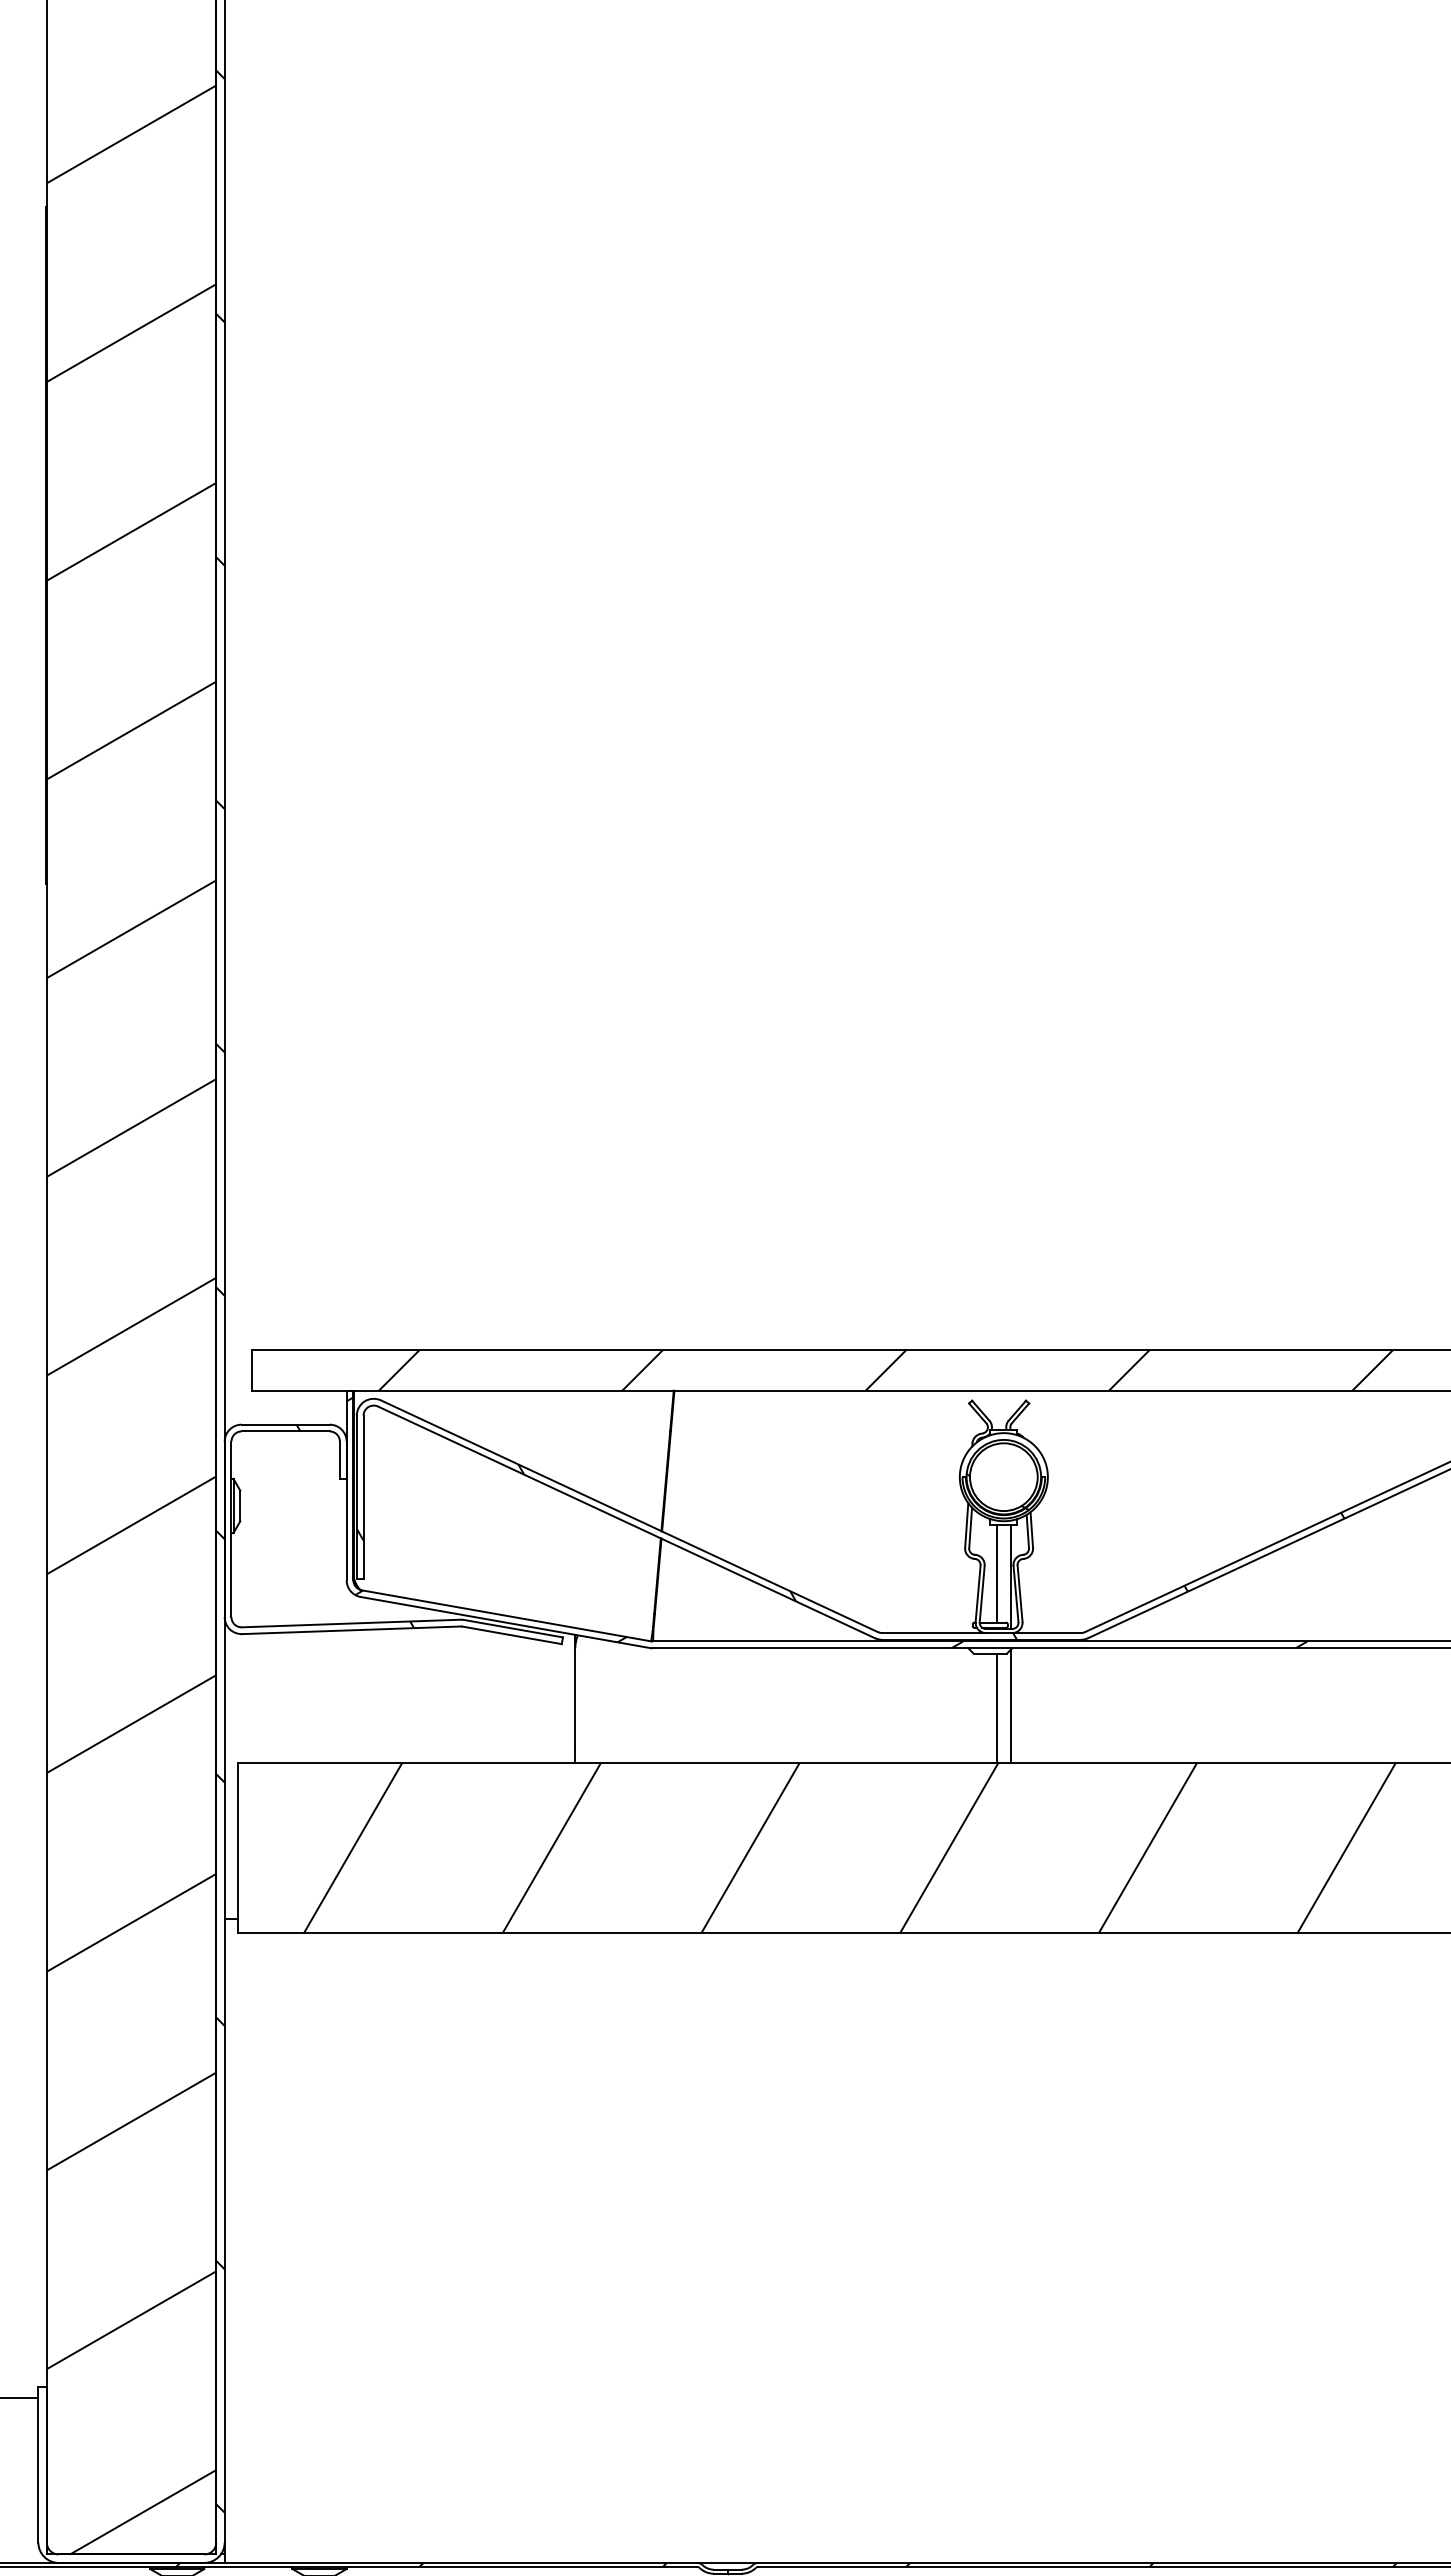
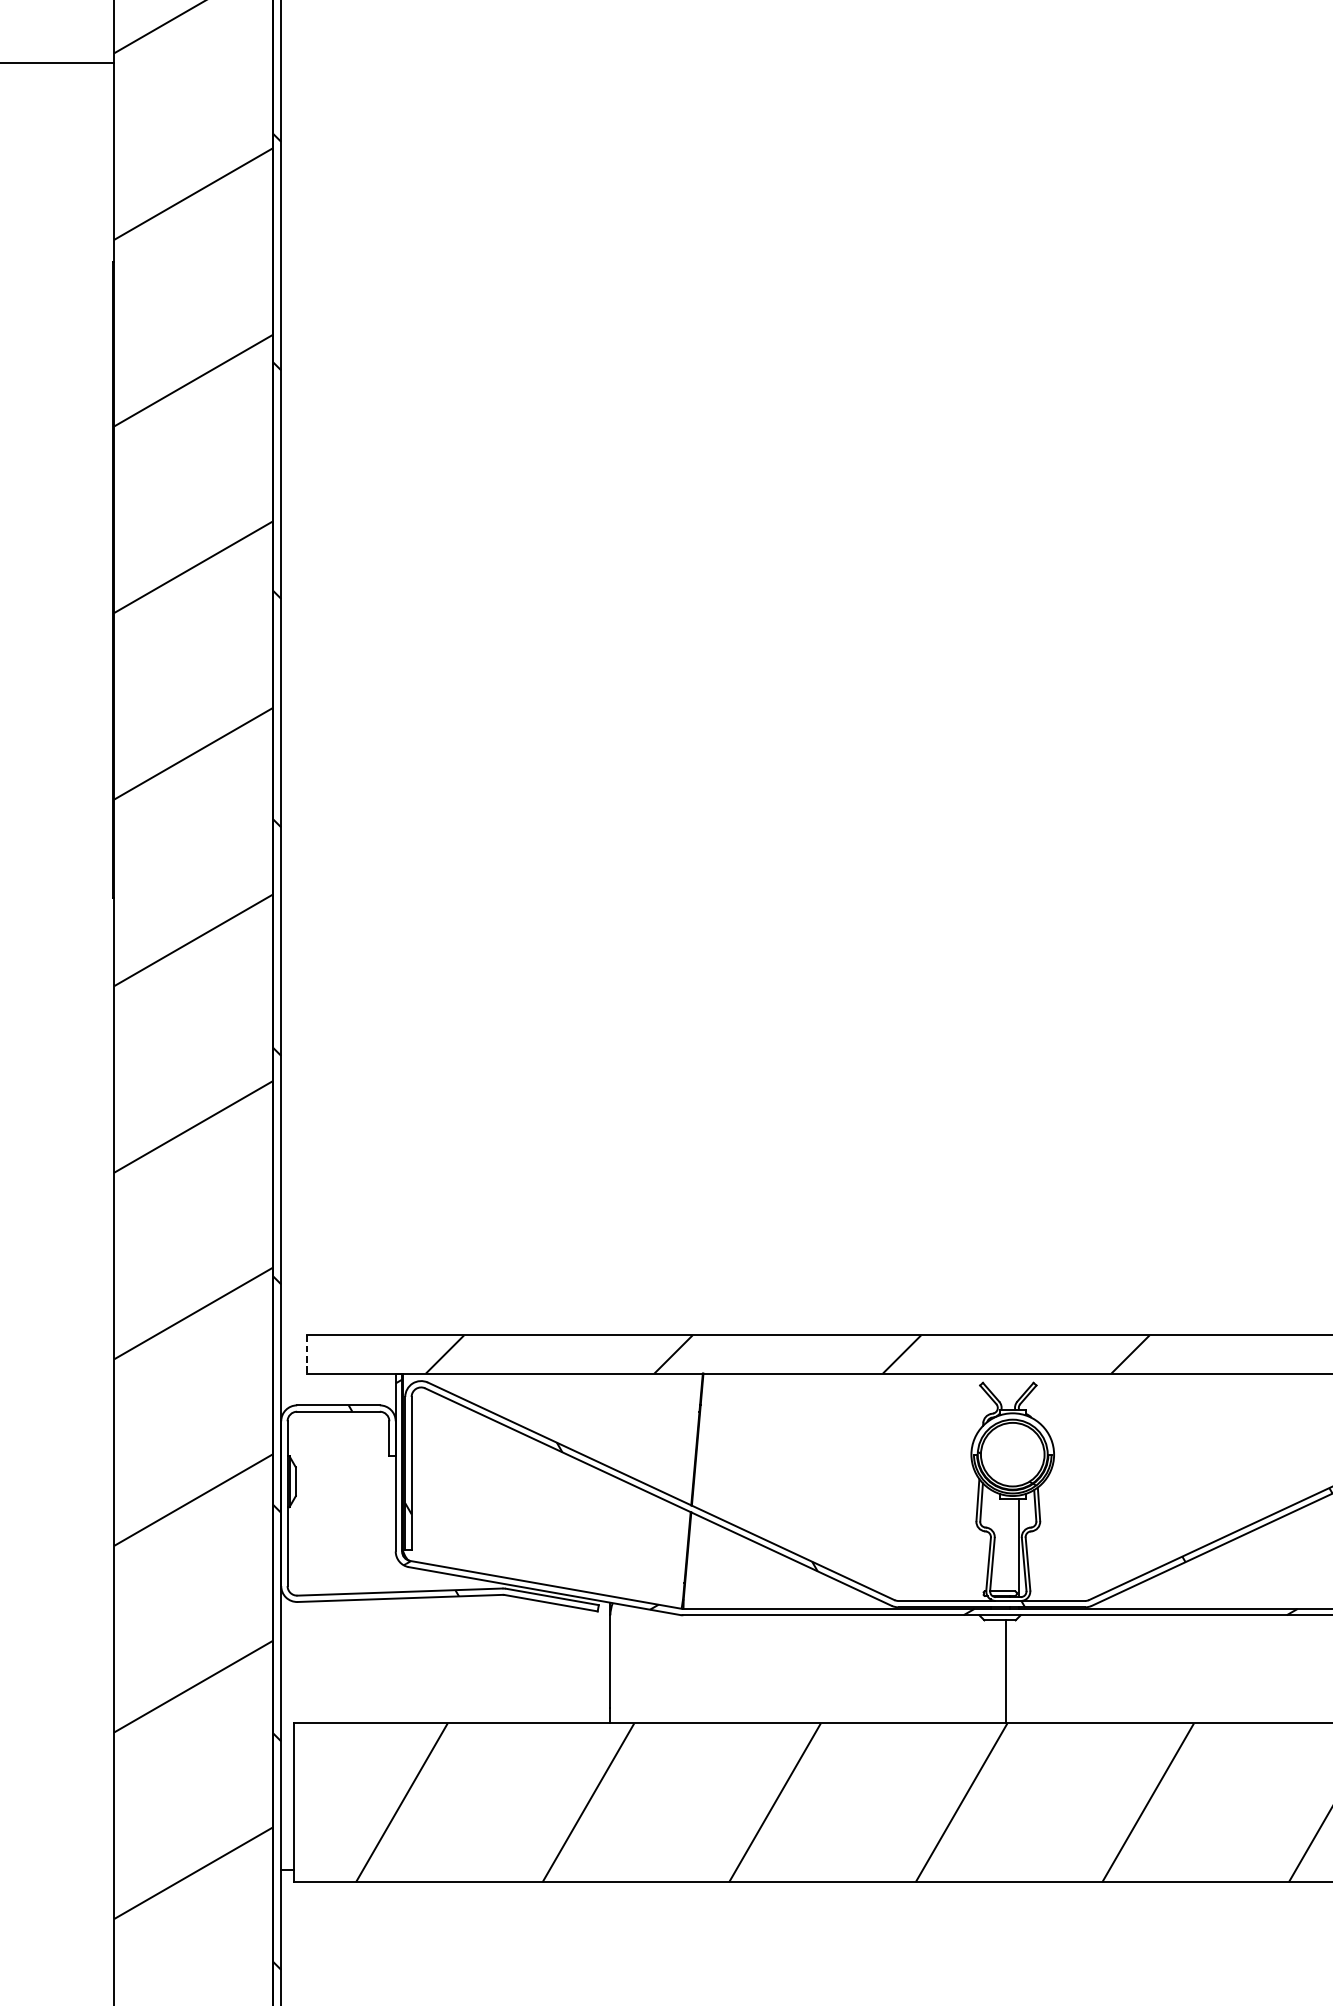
line: (251, 1370) -> (306, 1354), solid -> dashed
line: (997, 1573) -> (1006, 1545), removed
line: (1010, 1706) -> (1019, 1669), removed

